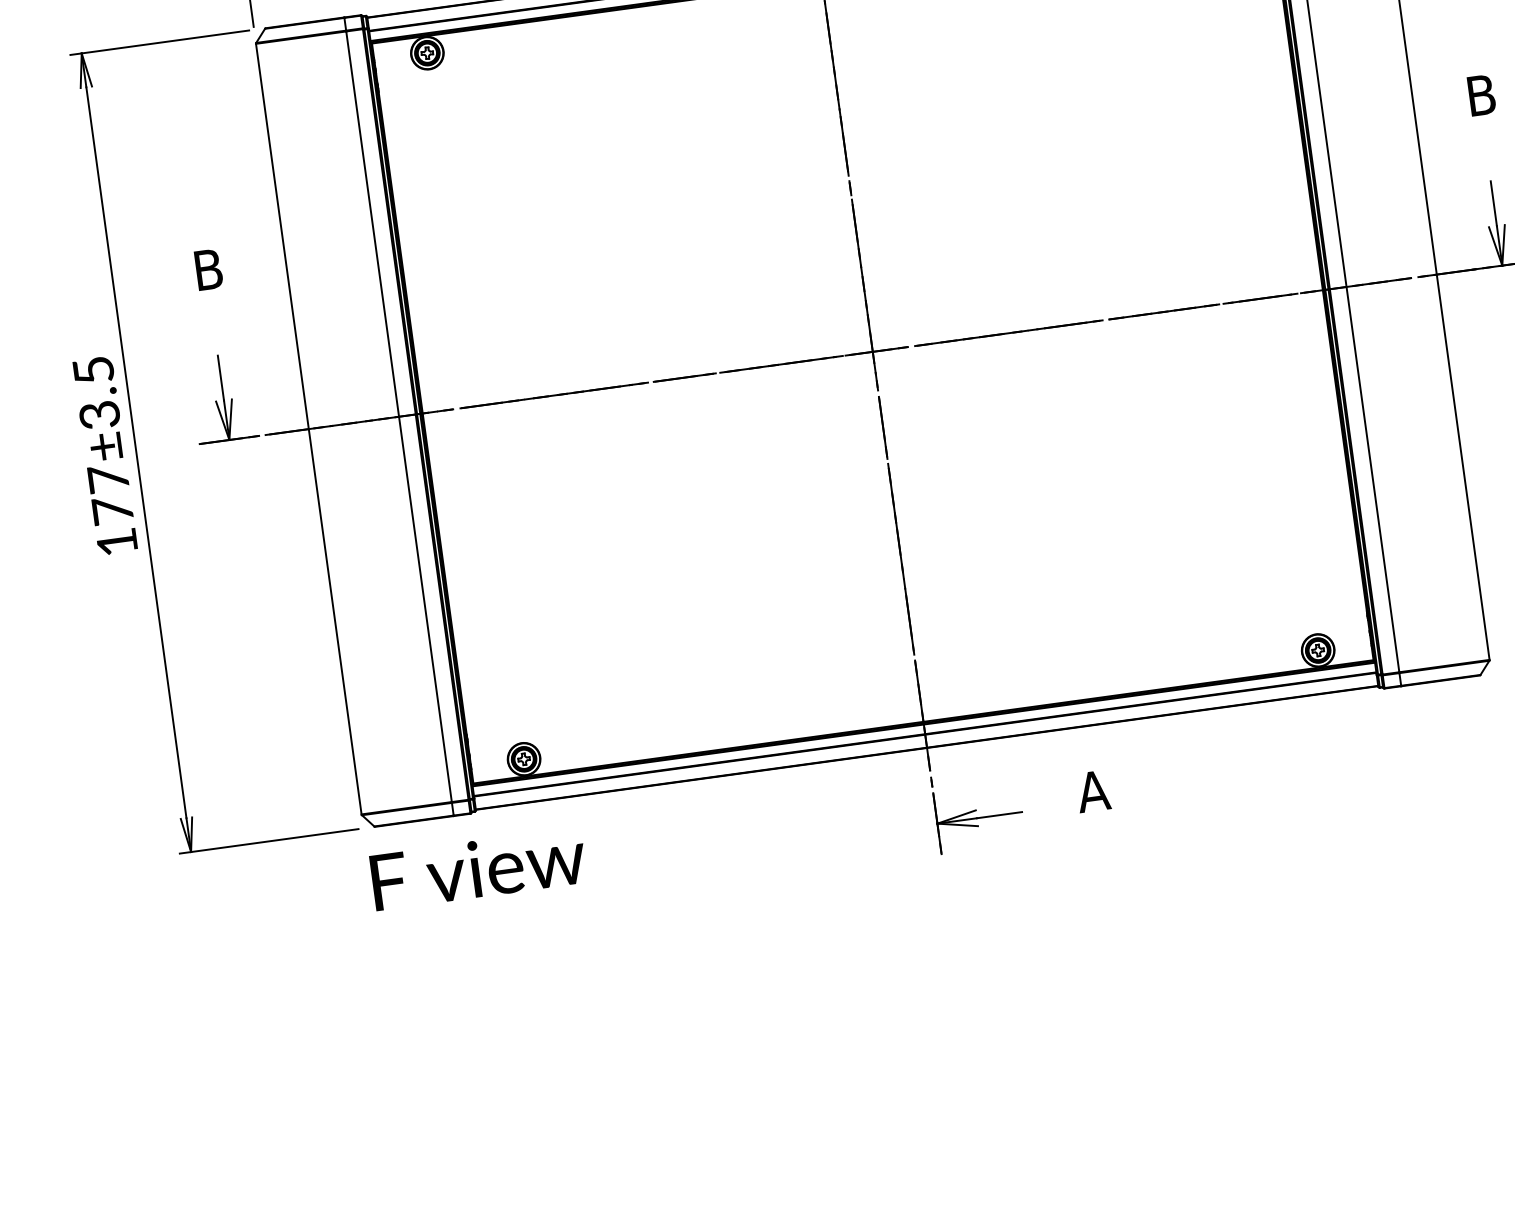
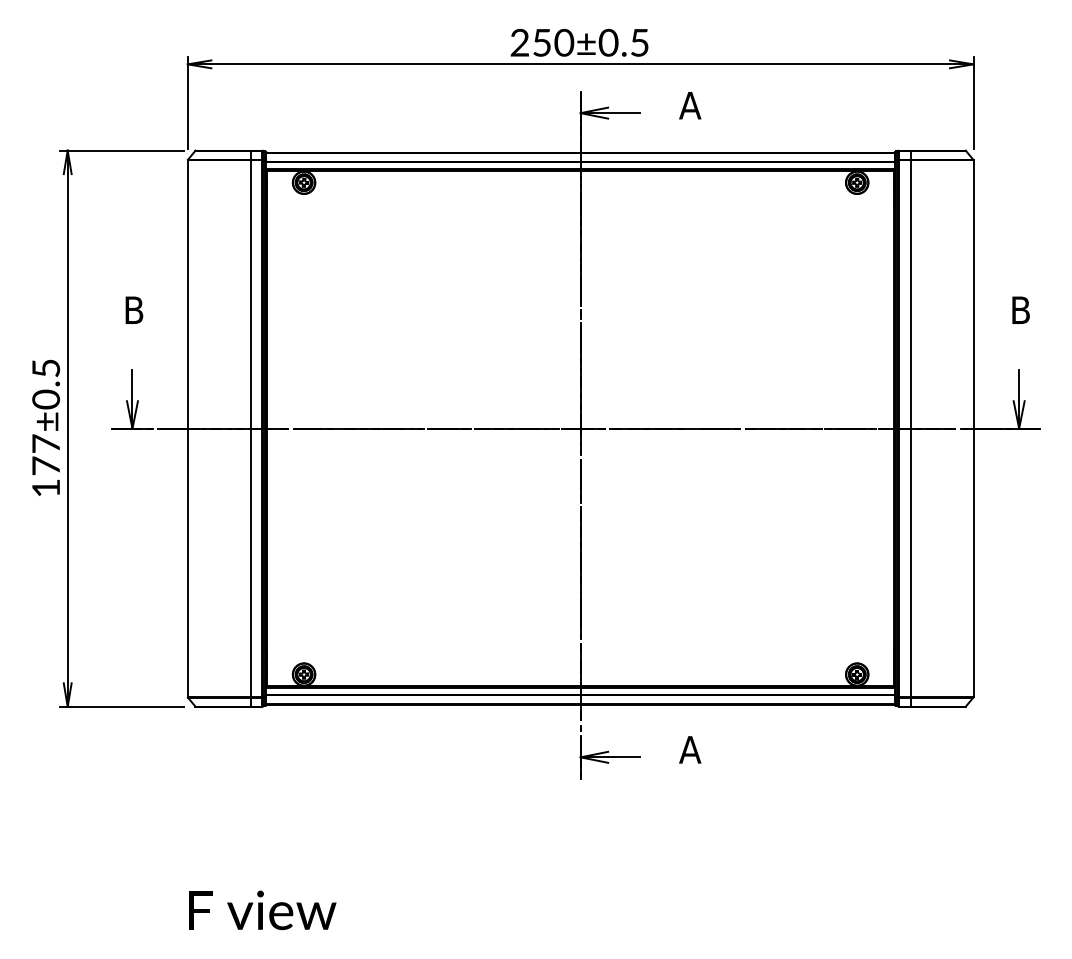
text: (98, 415) -> (45, 399), 177±3.5 -> 177±0.5
text: (478, 869) -> (262, 910), moved

